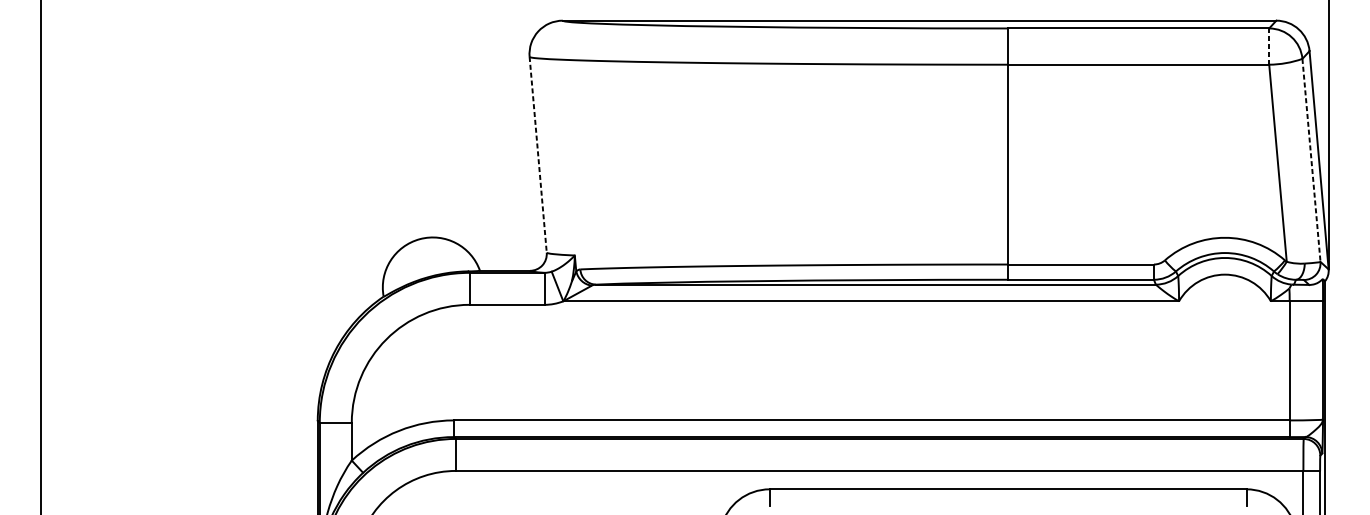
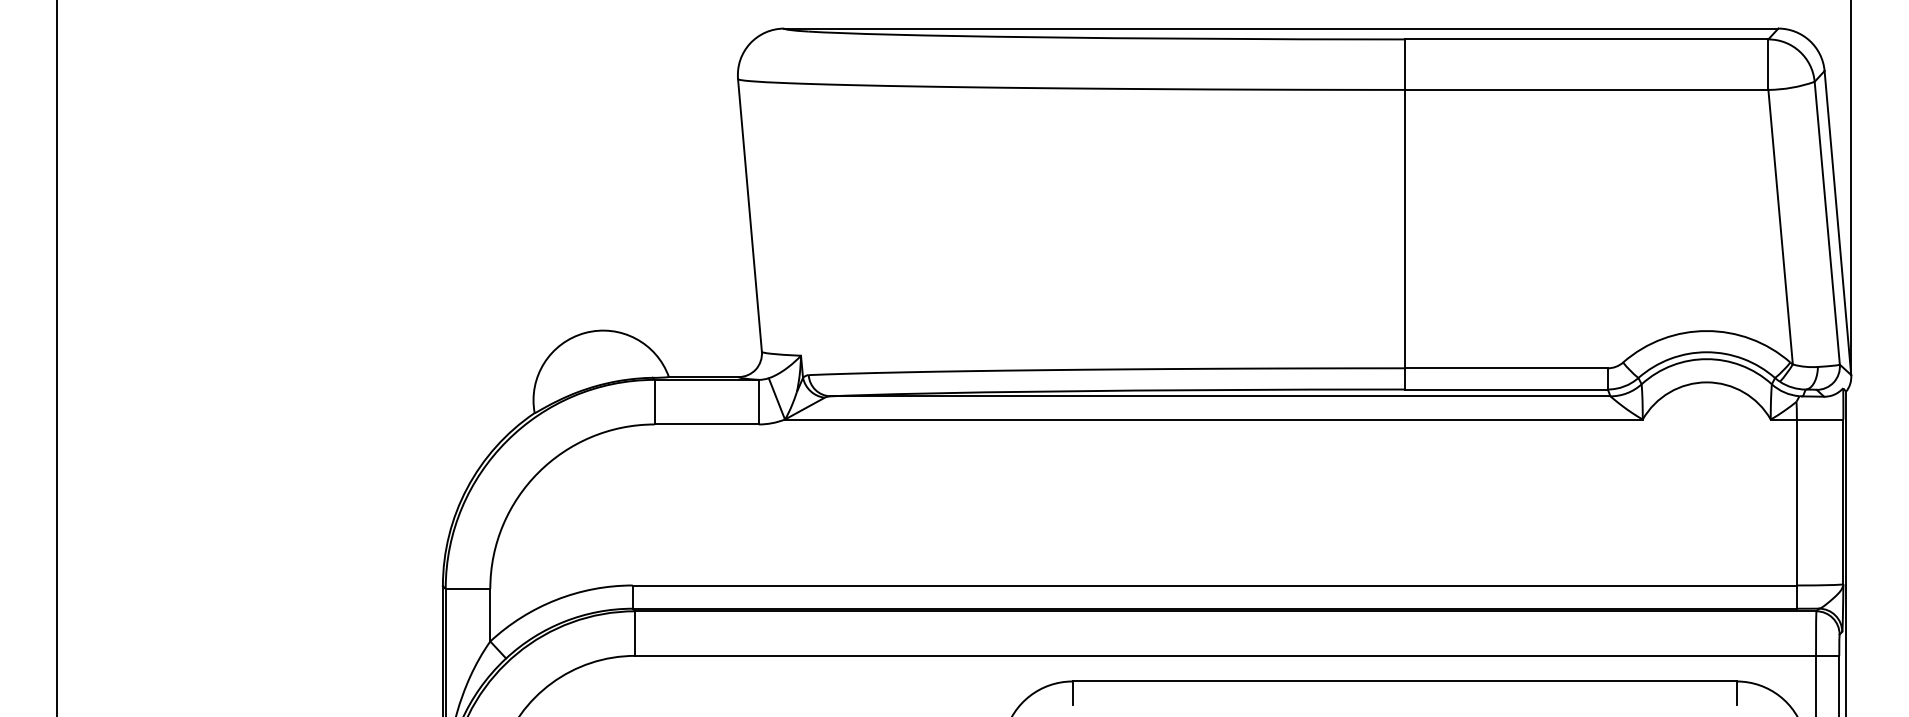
line: (1269, 46) -> (1768, 64), dashed -> solid
line: (537, 154) -> (749, 215), dashed -> solid
line: (1311, 160) -> (1827, 223), dashed -> solid

